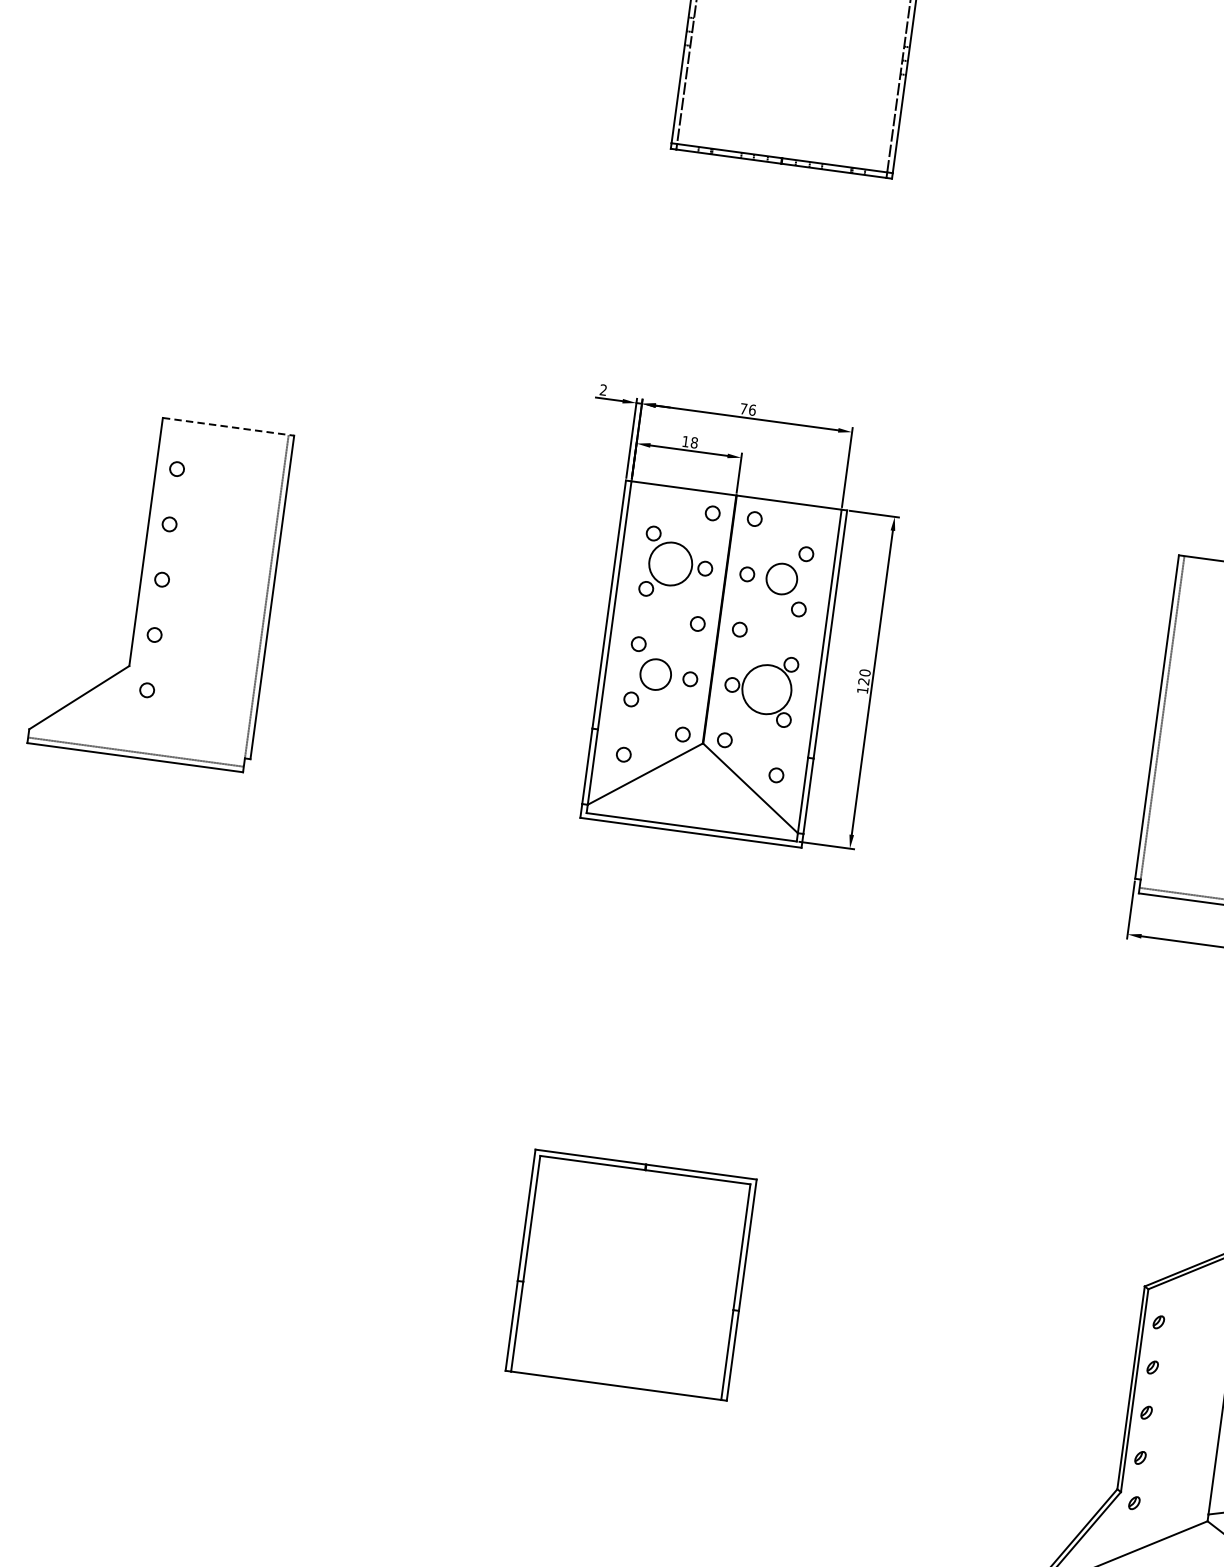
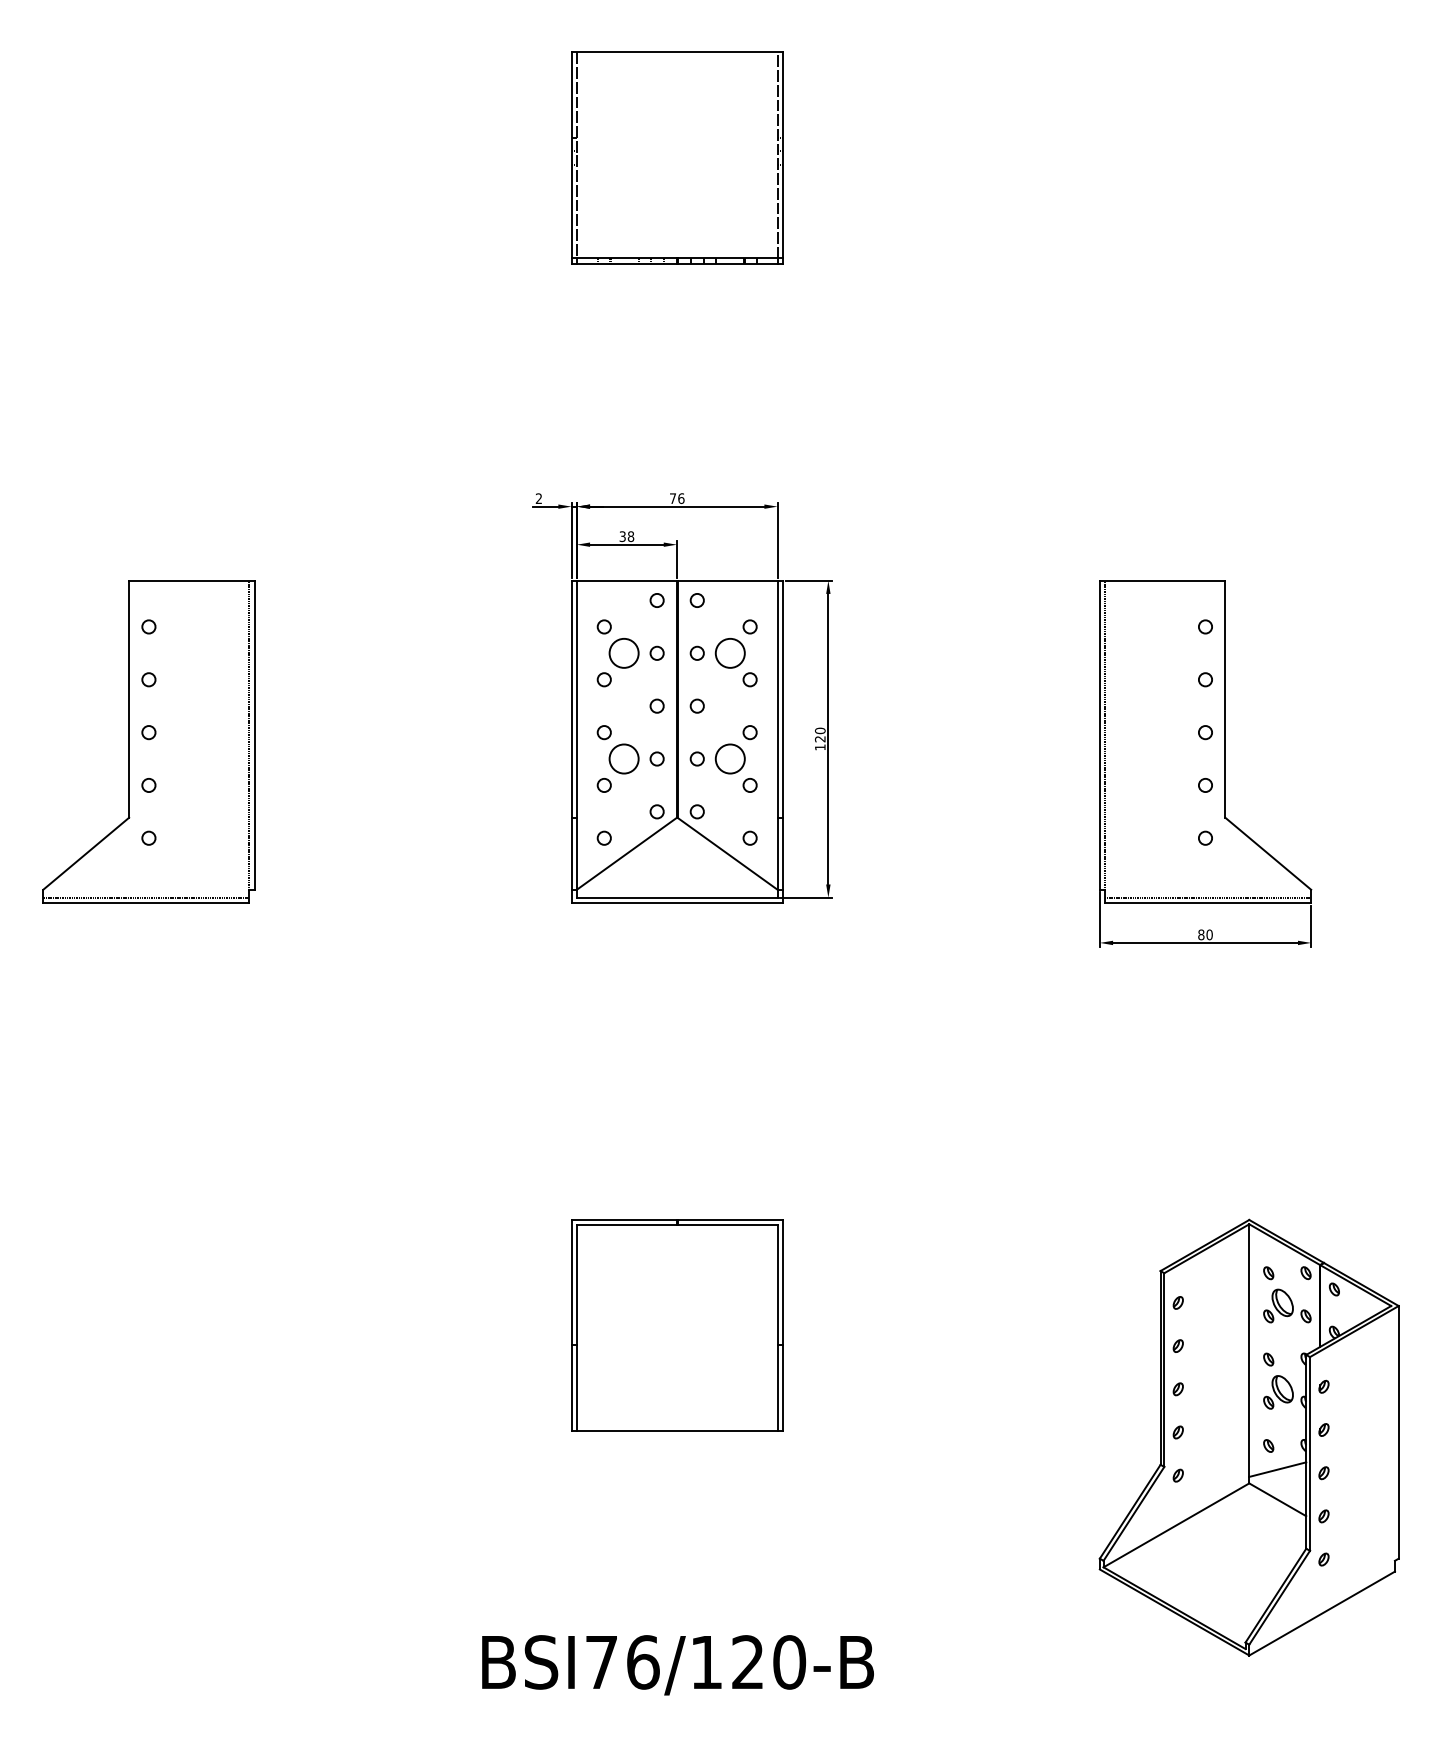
line: (228, 426) -> (191, 580), dashed -> solid
text: (685, 441) -> (622, 536), 18 -> 38
circle: (670, 563) -> (623, 652), size x0.71
circle: (766, 688) -> (729, 758), size x0.62

